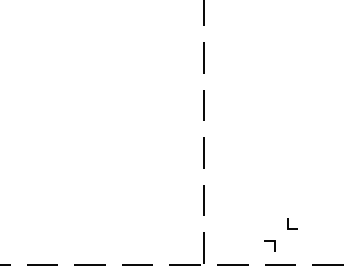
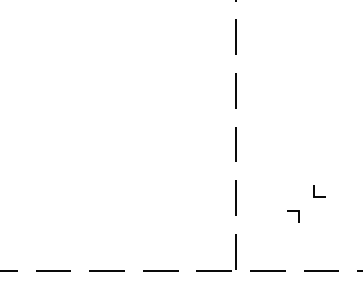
part: (275, 240) -> (300, 210), moved

